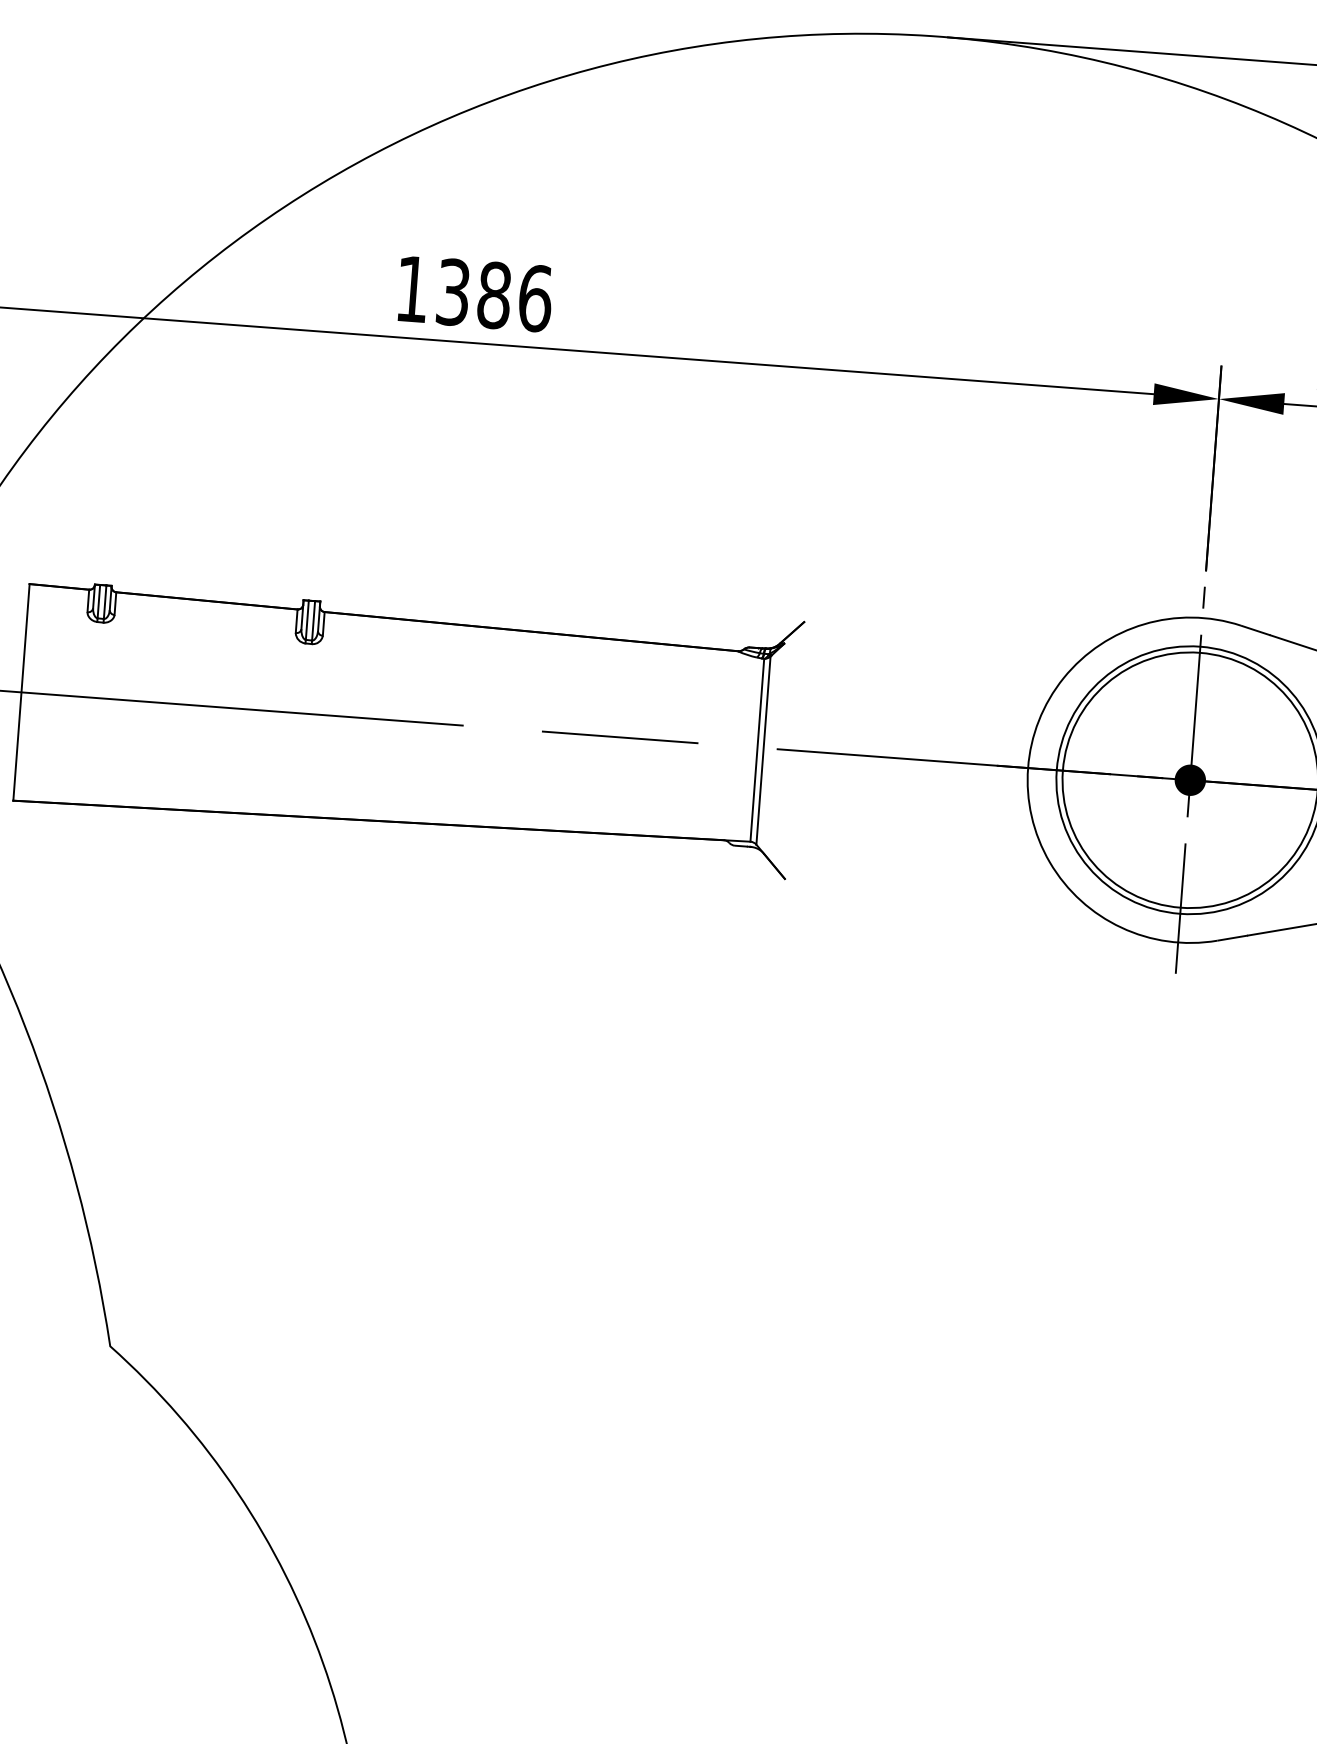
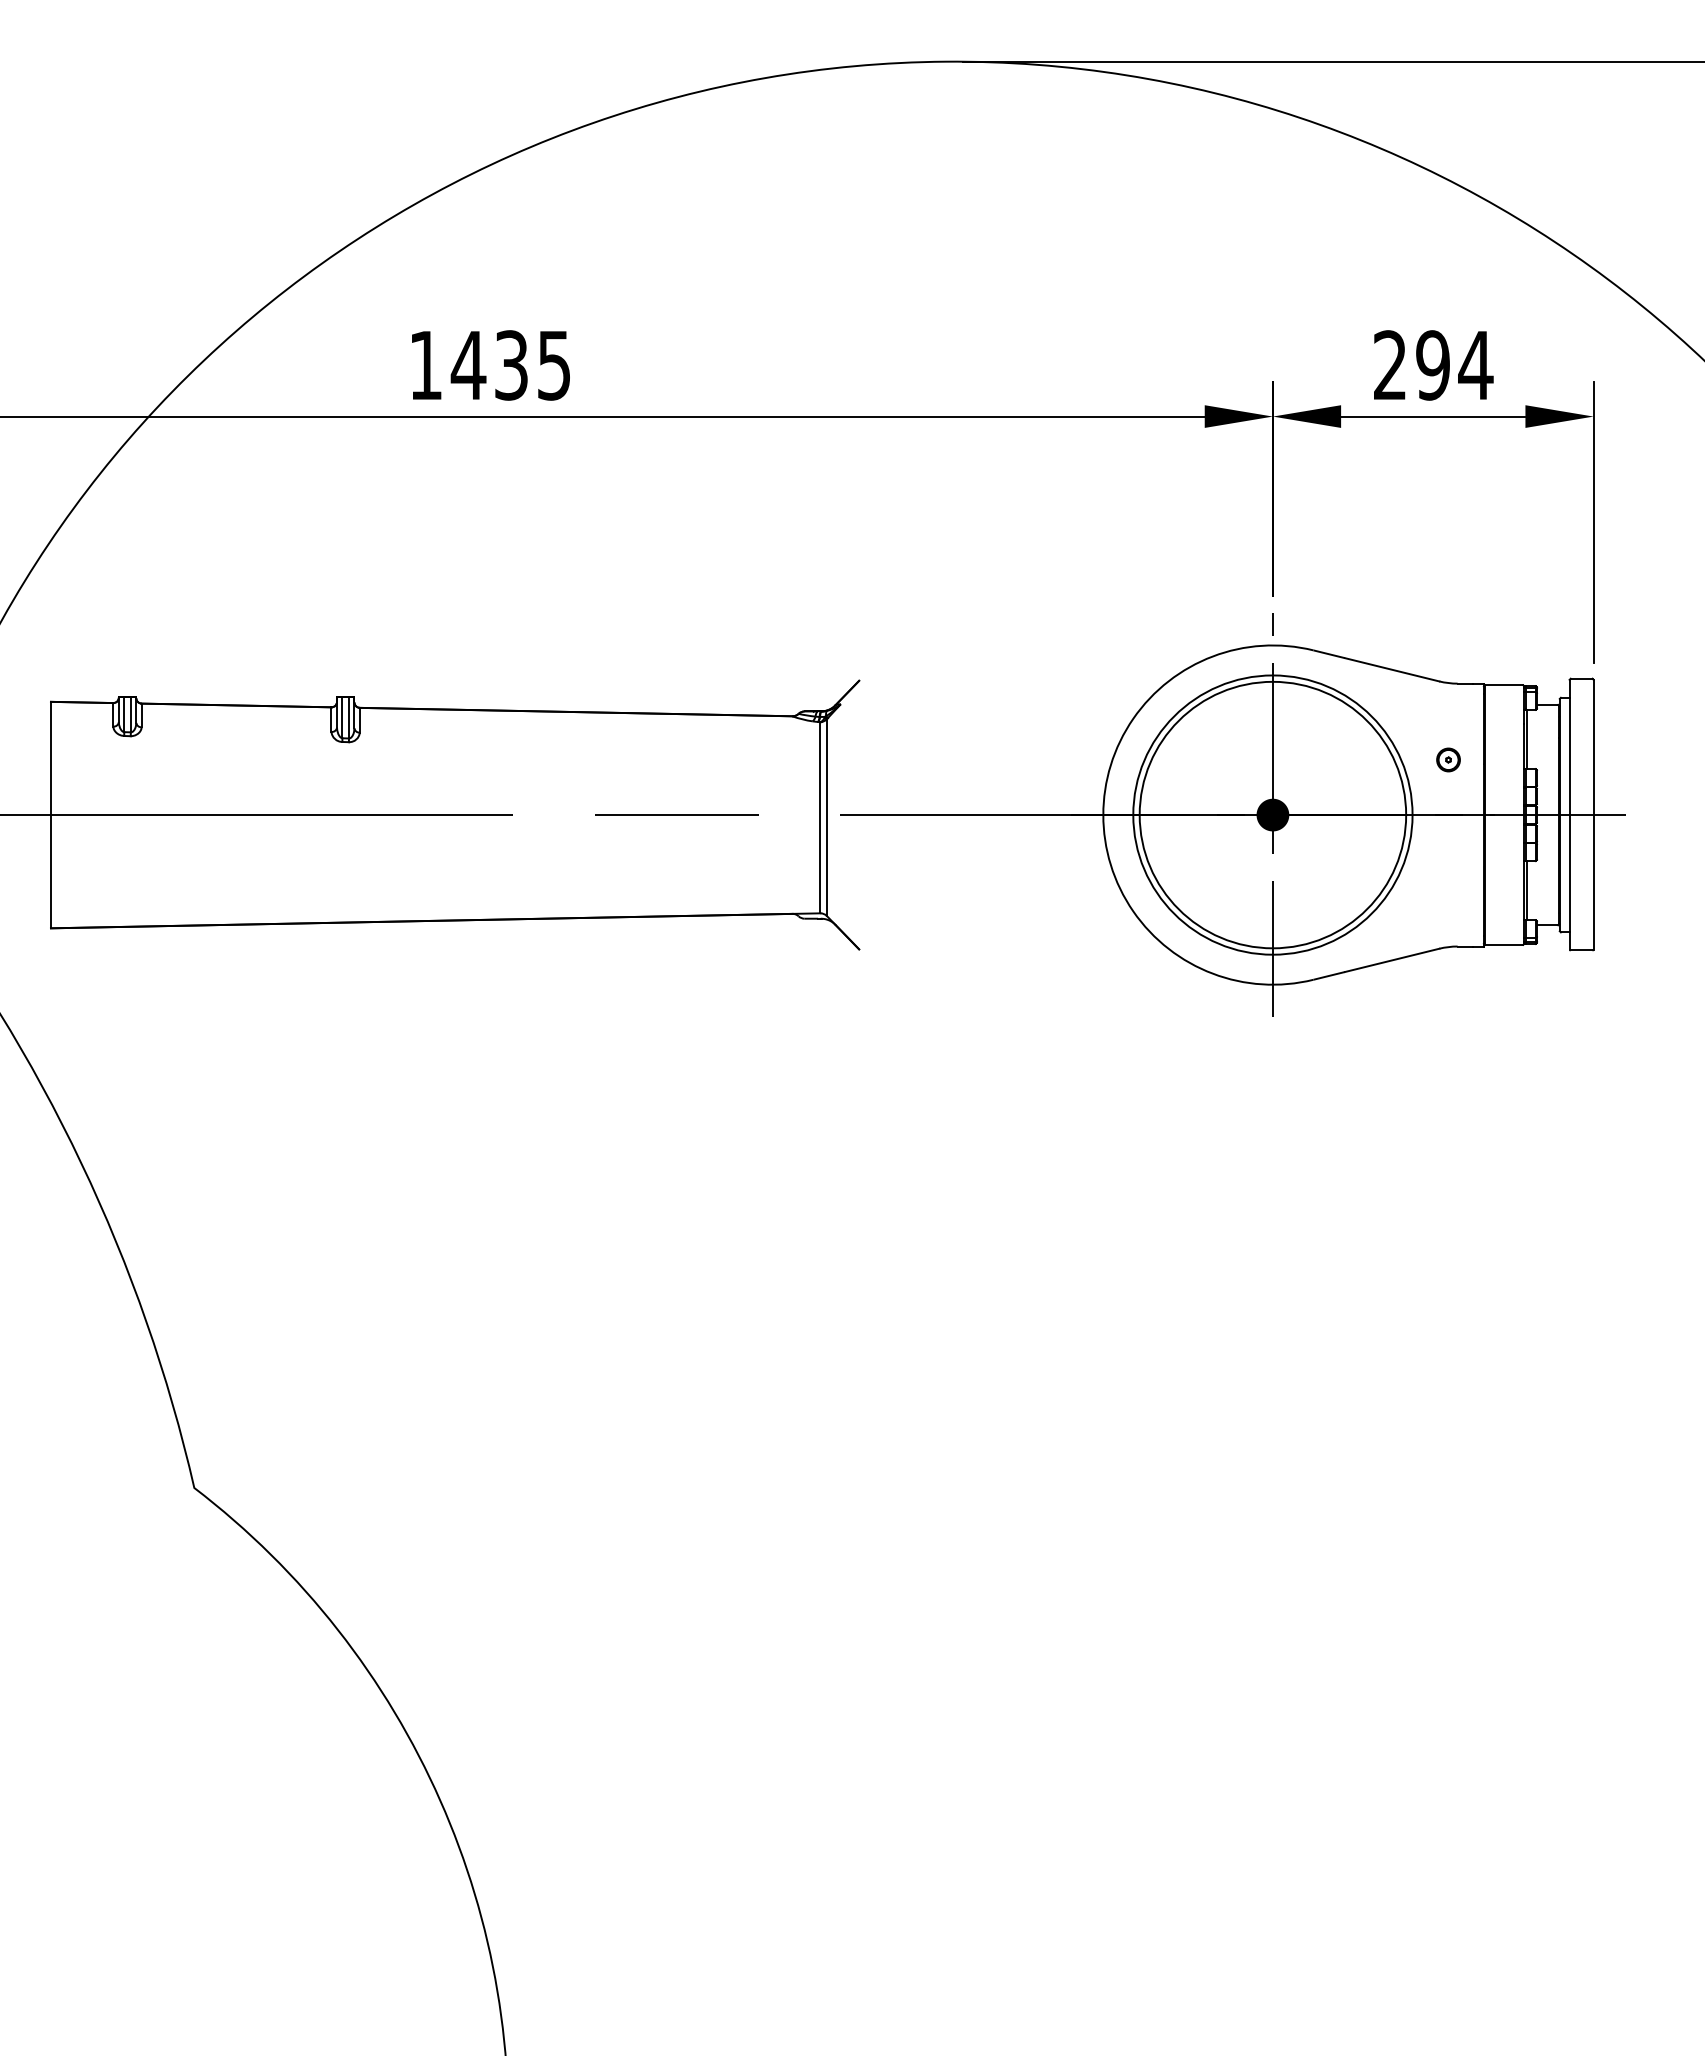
text: (493, 295) -> (510, 365), 1386 -> 1435

